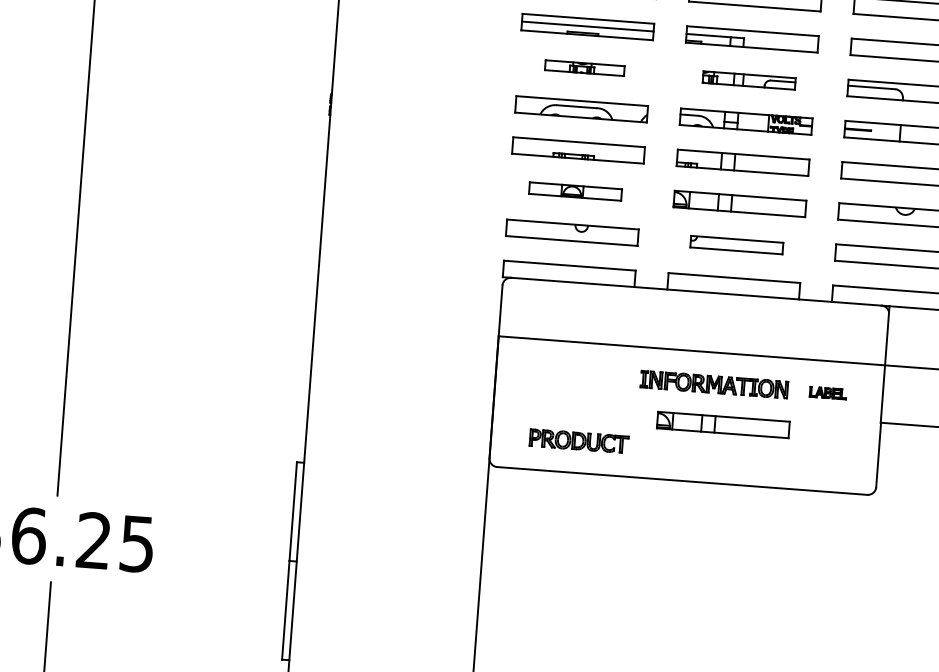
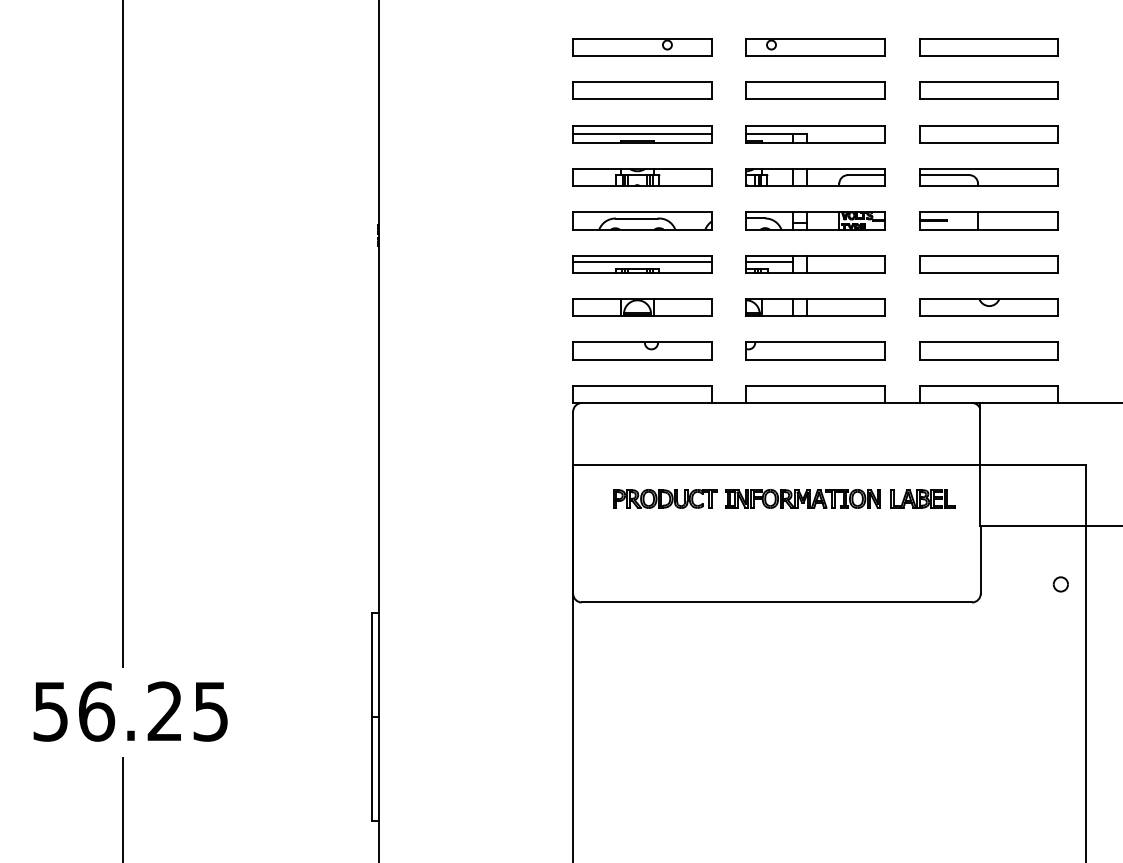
part: (585, 68) -> (642, 177), size x1.67
part: (749, 80) -> (815, 177), size x1.43
line: (578, 147) -> (641, 261), added
line: (699, 156) -> (769, 261), added
part: (575, 191) -> (642, 307), size x1.43
part: (736, 244) -> (815, 350), size x1.43
part: (827, 392) -> (922, 498), size x1.67
part: (723, 424) -> (815, 540), removed
part: (578, 440) -> (665, 498), moved

